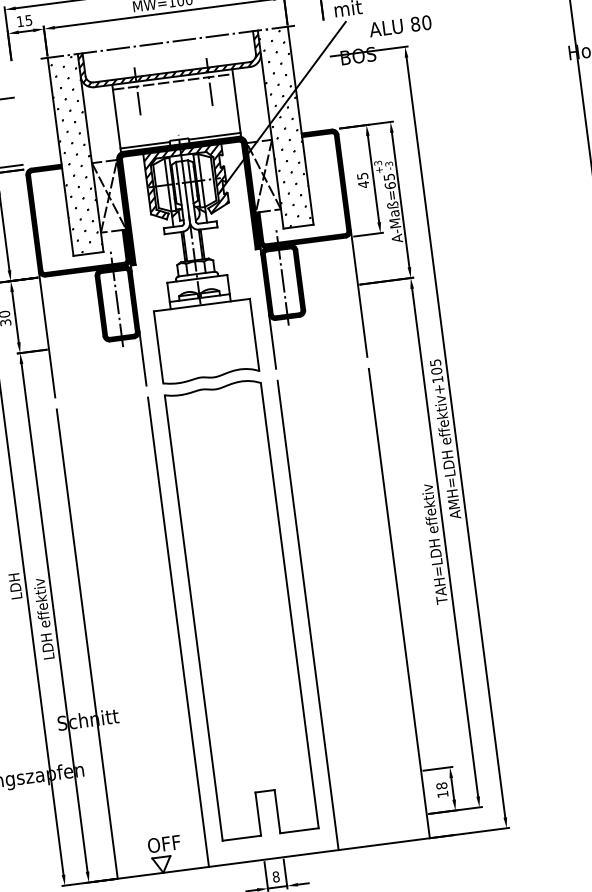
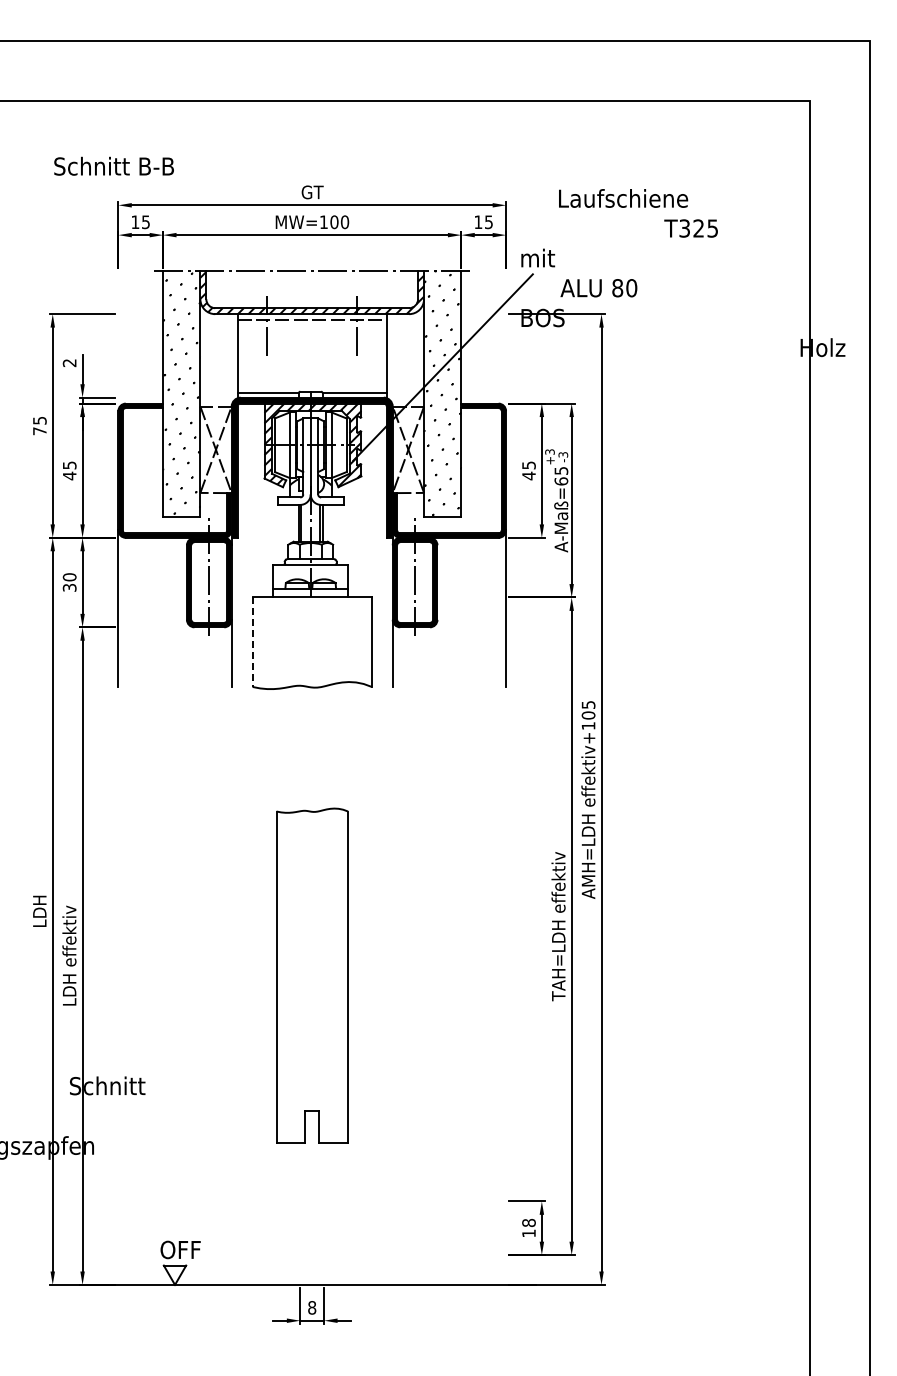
line: (158, 347) -> (252, 642), solid -> dashed
line: (399, 602) -> (506, 992), removed
part: (241, 609) -> (312, 975), size x0.6
line: (307, 614) -> (392, 992), removed
line: (178, 631) -> (231, 992), removed
line: (87, 643) -> (118, 992), removed

